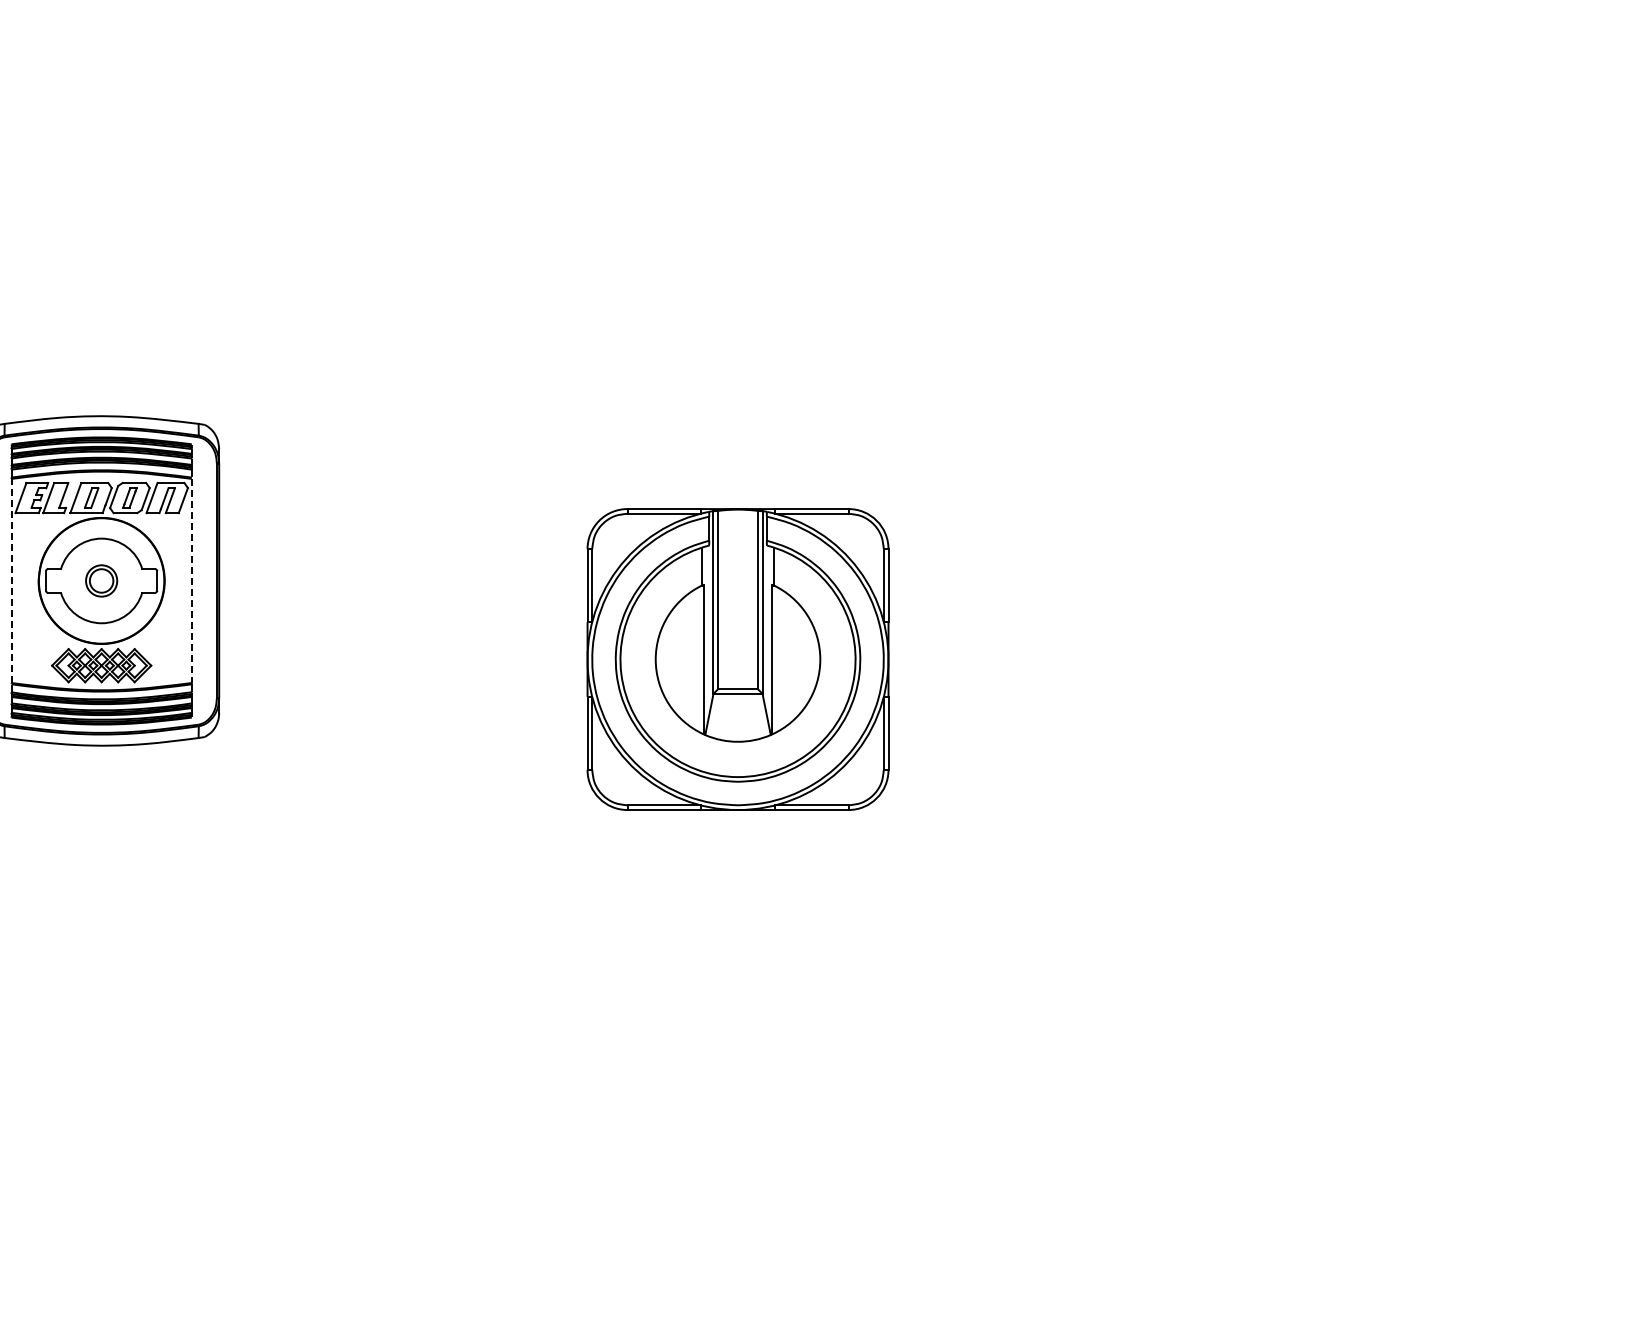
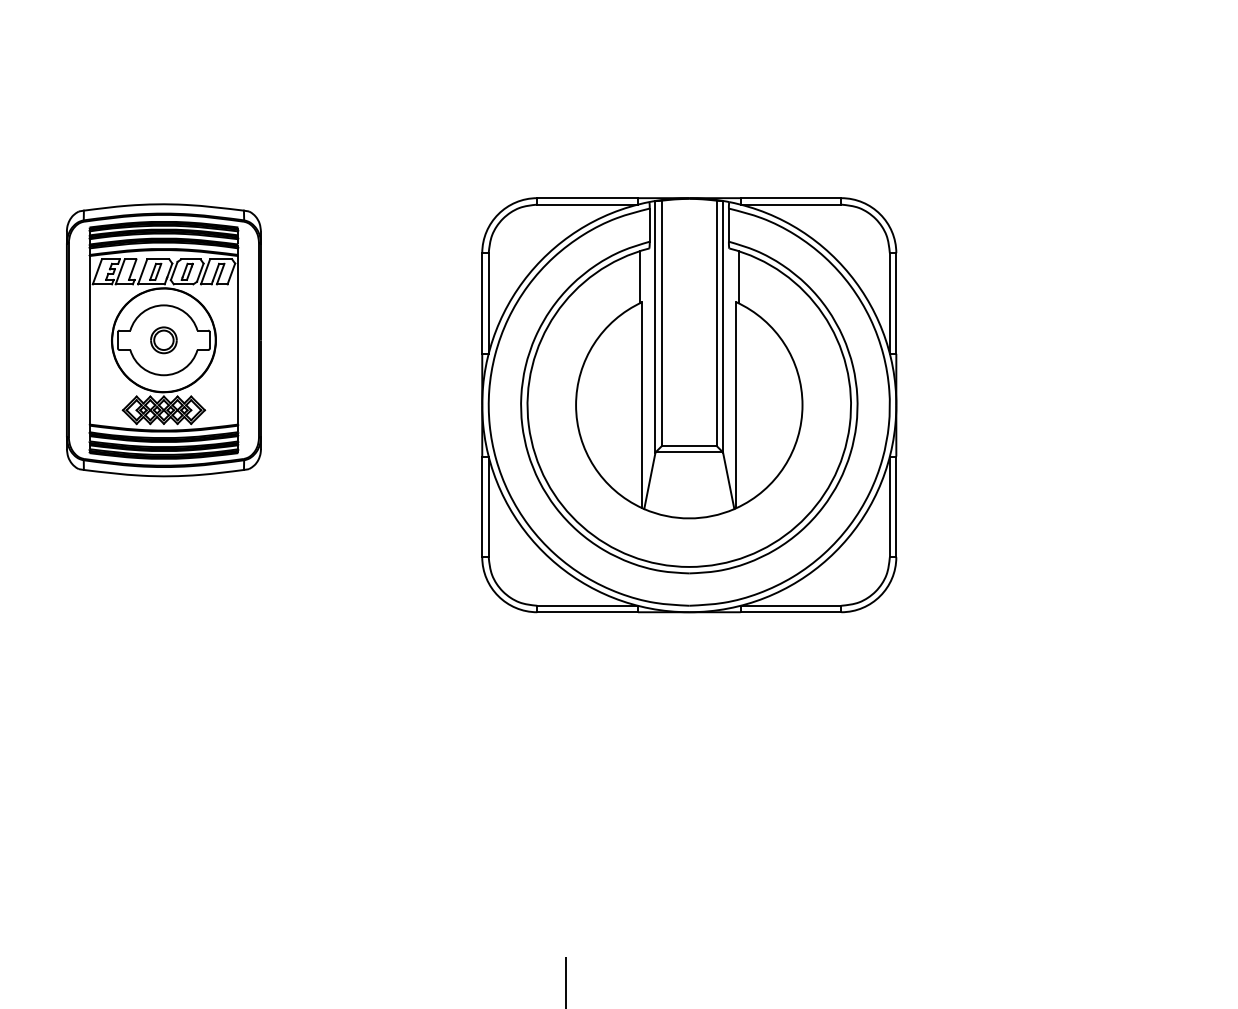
line: (11, 580) -> (89, 339), dashed -> solid
line: (191, 581) -> (238, 340), dashed -> solid
part: (737, 659) -> (688, 405), size x1.67

